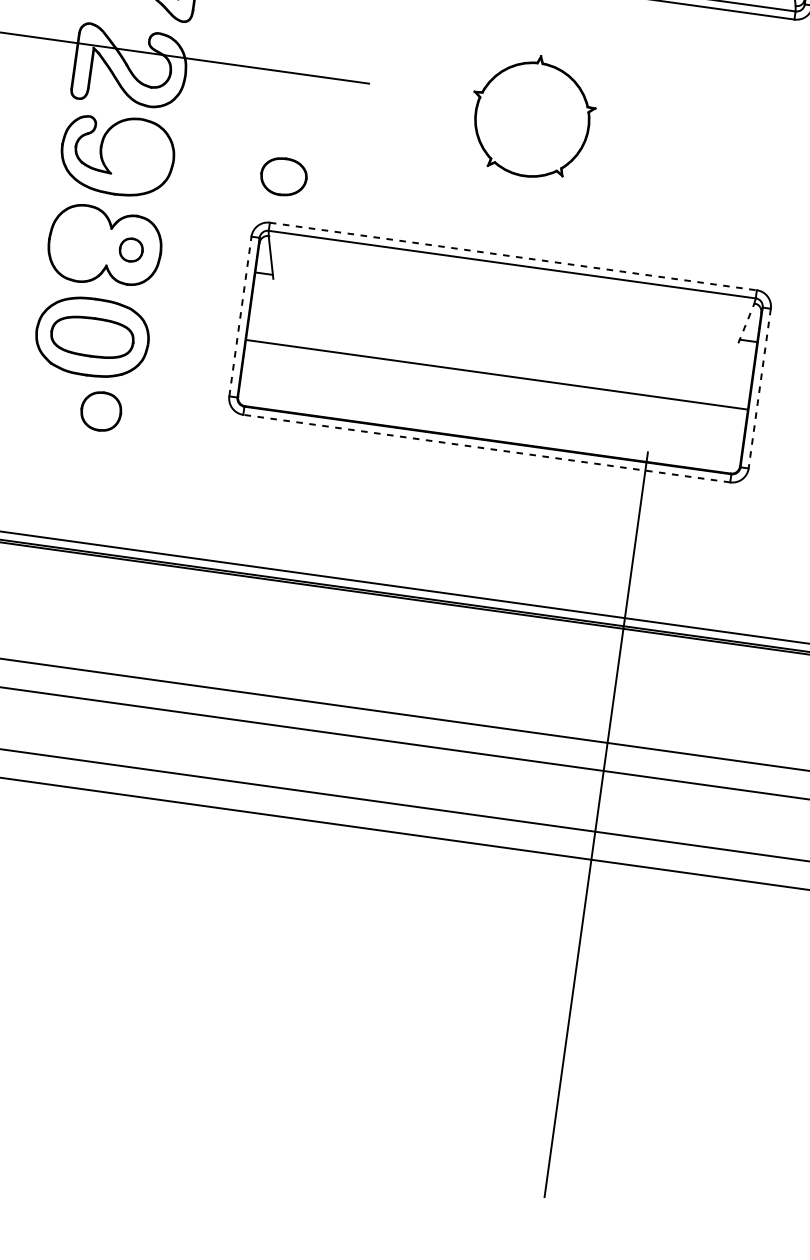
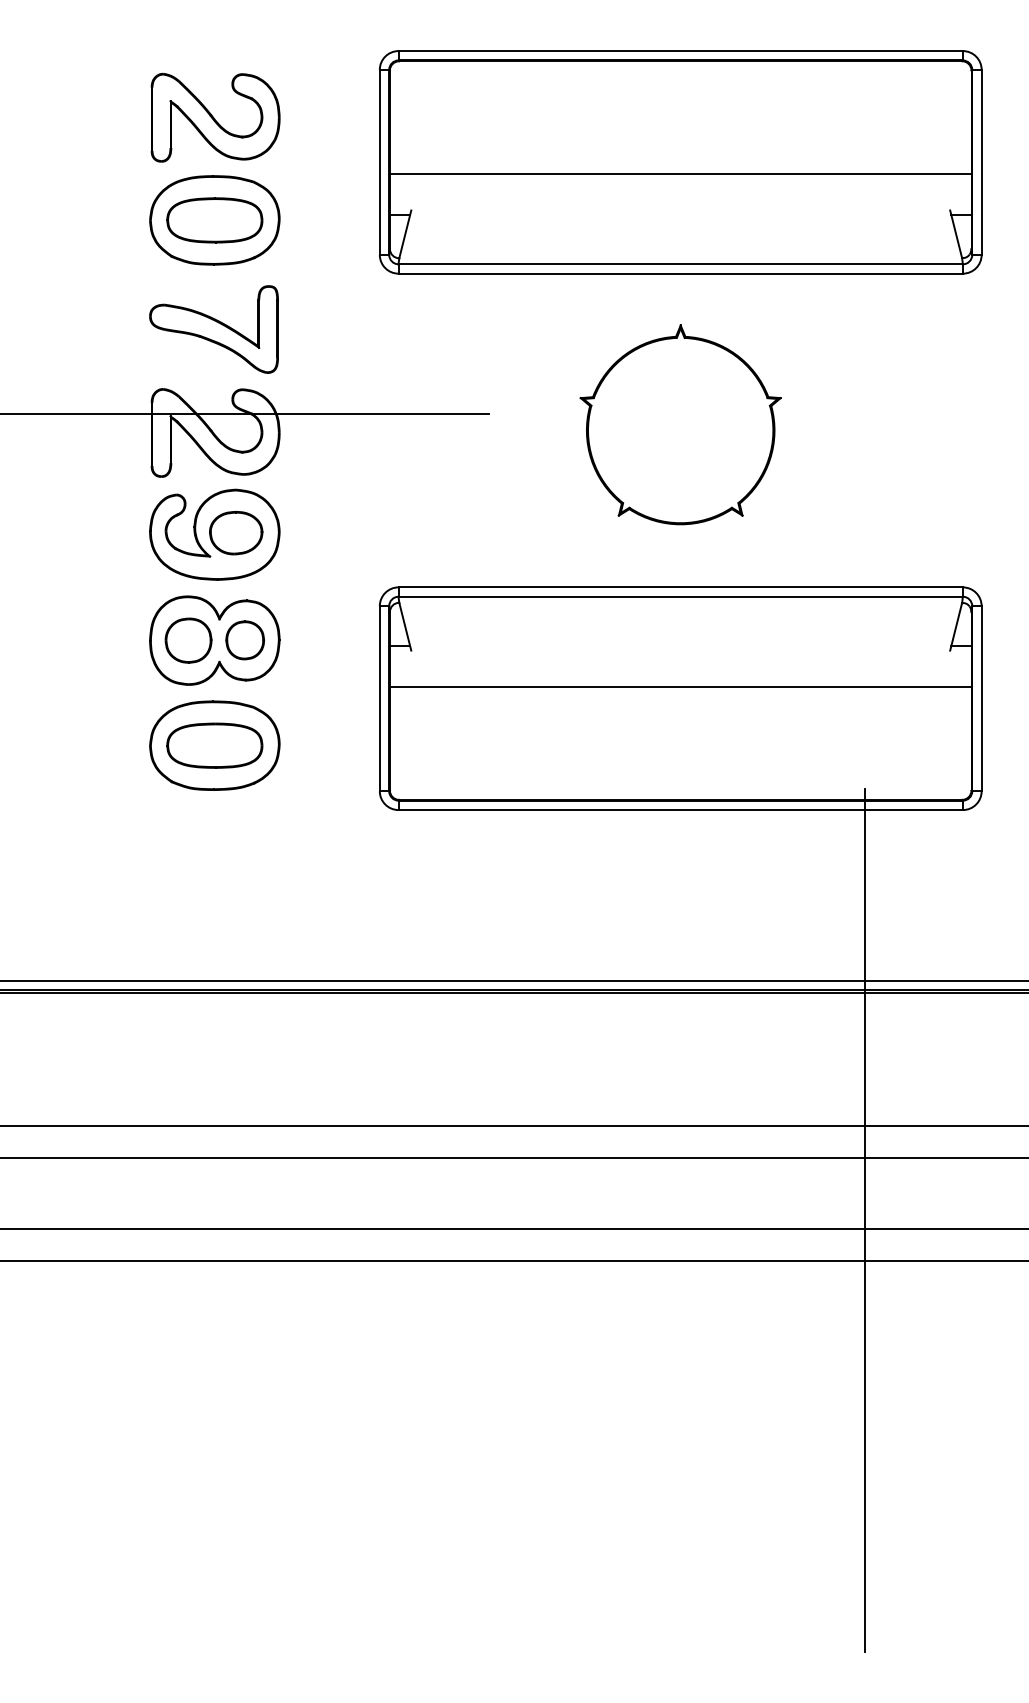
part: (532, 115) -> (680, 424), size x1.43
part: (284, 176) -> (236, 532), moved
part: (131, 250) -> (245, 640), size x1.43
line: (514, 256) -> (681, 587), dashed -> solid
line: (240, 316) -> (379, 698), dashed -> solid
line: (746, 323) -> (956, 626), dashed -> solid
line: (496, 374) -> (680, 687), moved
line: (759, 388) -> (981, 698), dashed -> solid
part: (101, 411) -> (188, 640), moved
line: (486, 448) -> (680, 810), dashed -> solid

